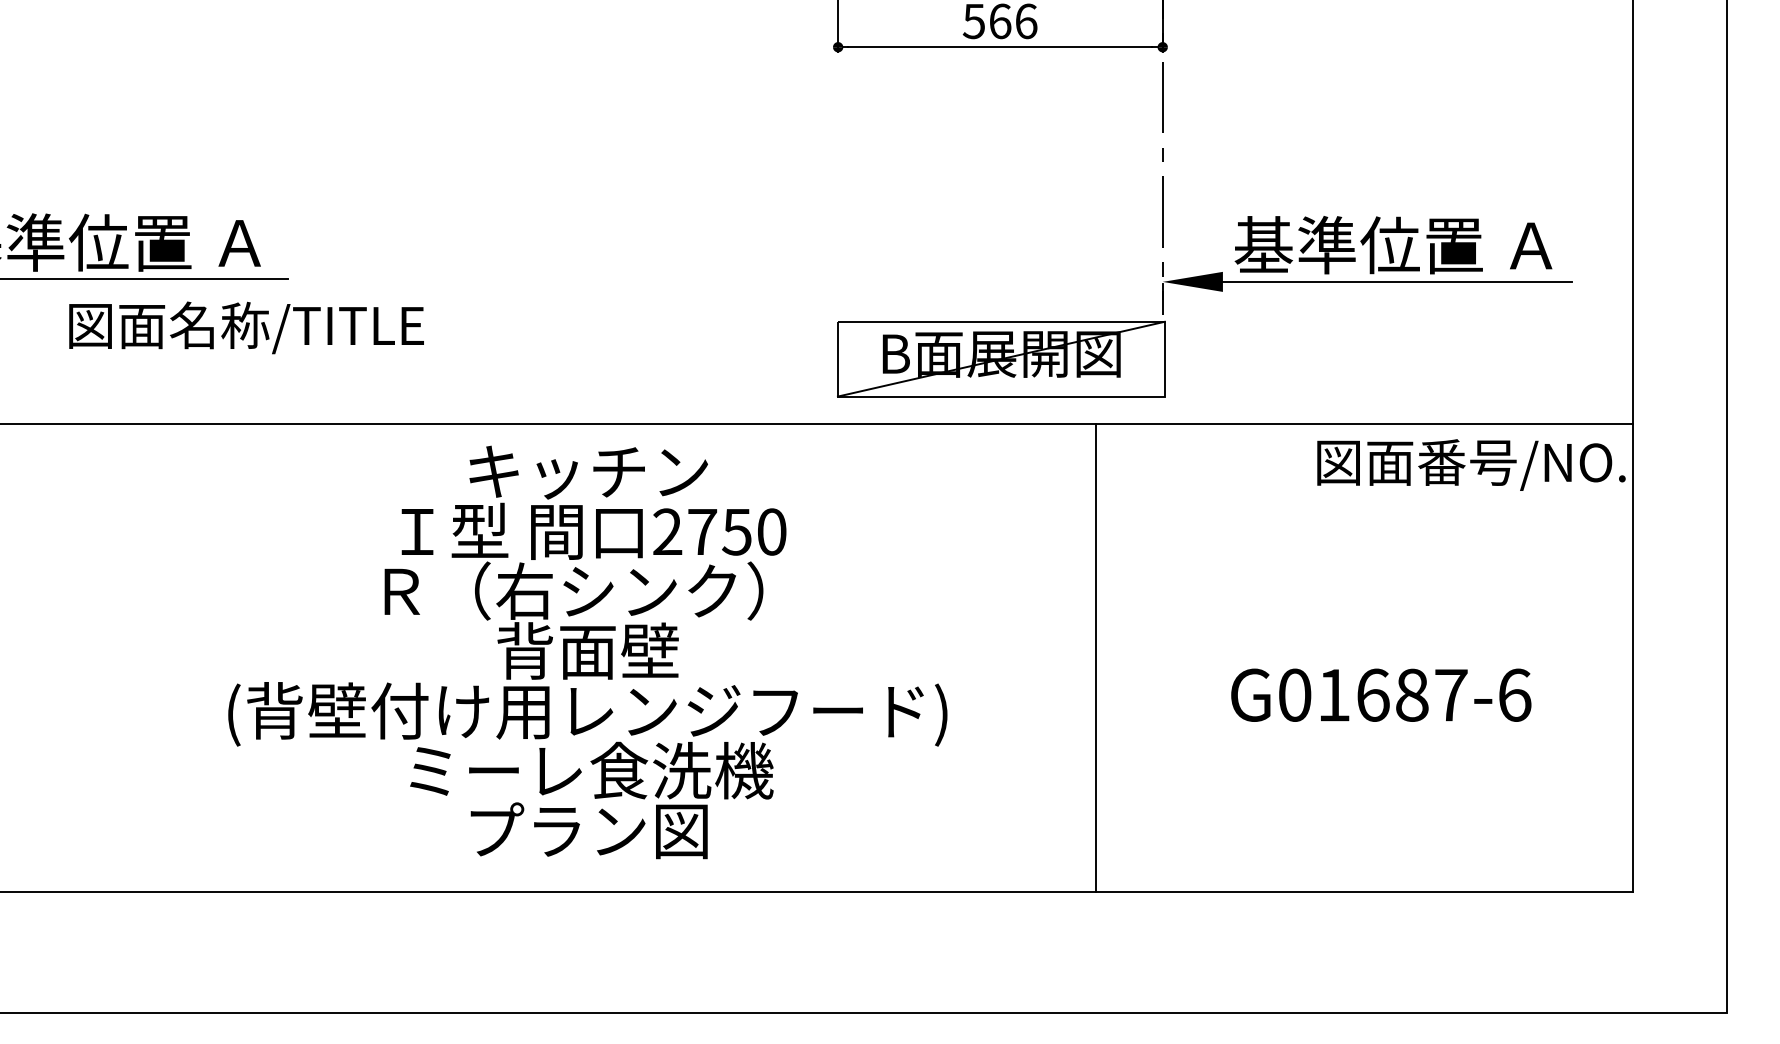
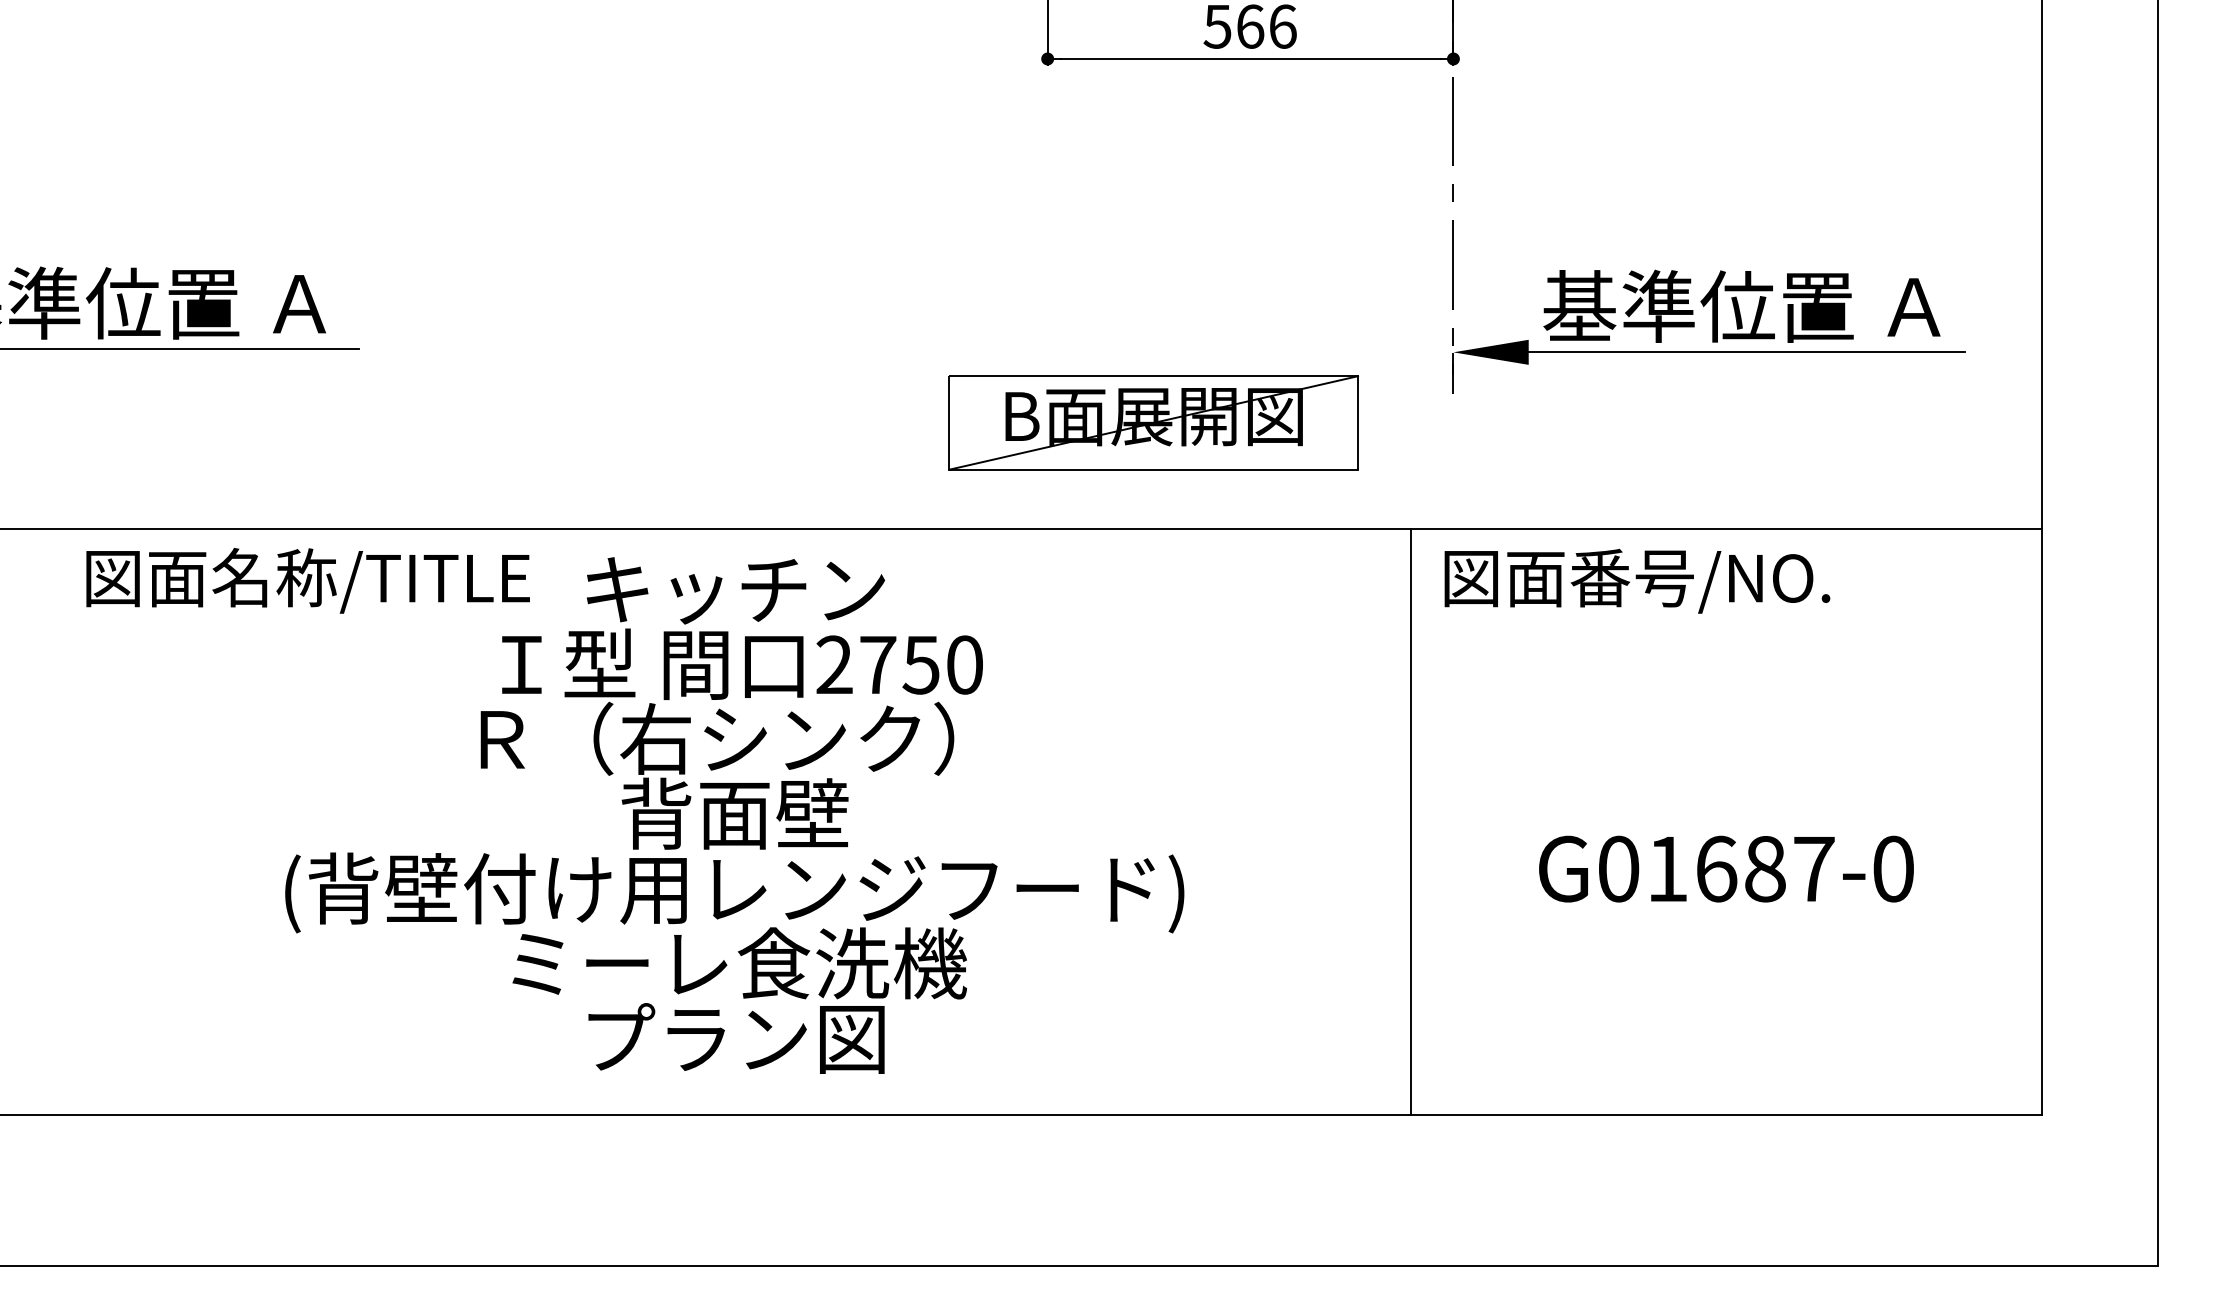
text: (246, 327) -> (307, 580), moved
part: (1001, 358) -> (1153, 422), moved
text: (1471, 464) -> (1637, 580), moved
line: (1095, 657) -> (1410, 822), moved
text: (1514, 694) -> (1893, 868), G01687-6 -> G01687-0

